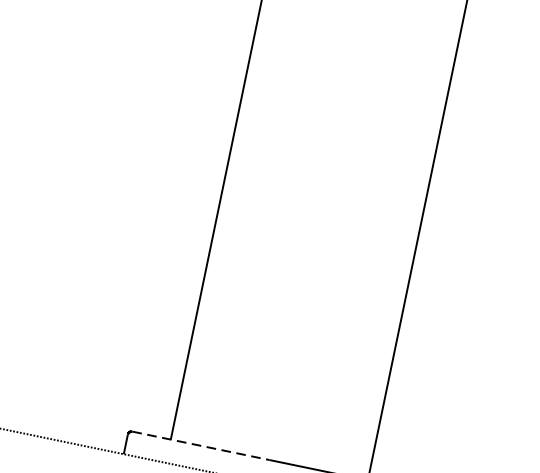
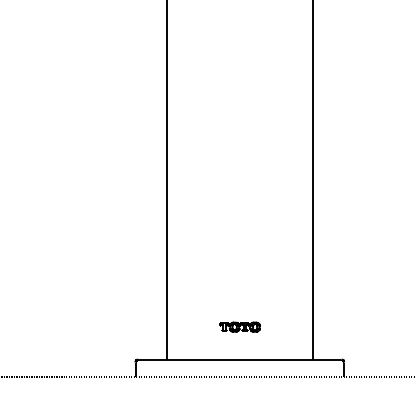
part: (278, 415) -> (239, 326), added
line: (201, 445) -> (189, 359), dashed -> solid

